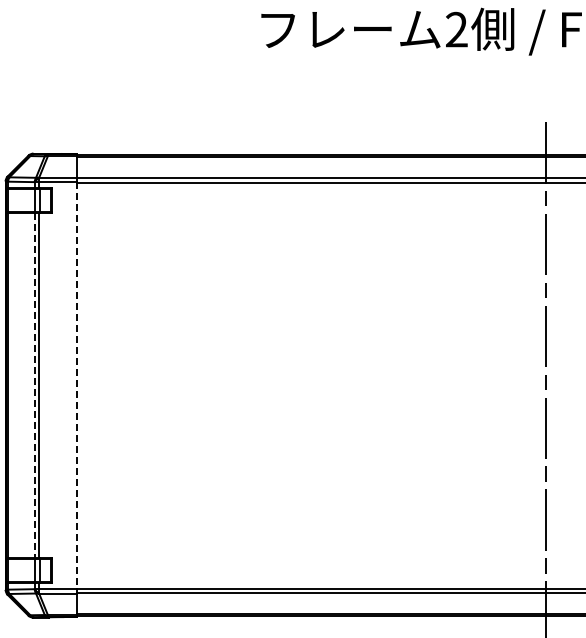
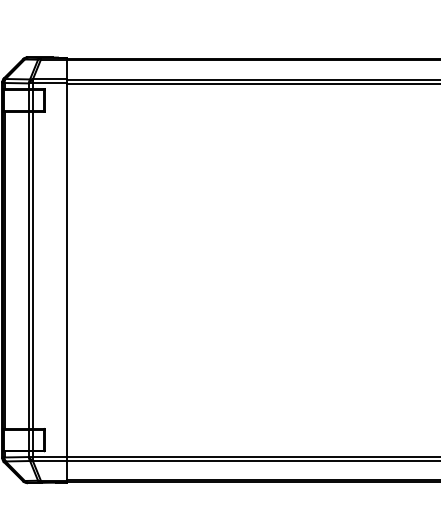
line: (34, 385) -> (28, 270), dashed -> solid
line: (76, 385) -> (67, 270), dashed -> solid

